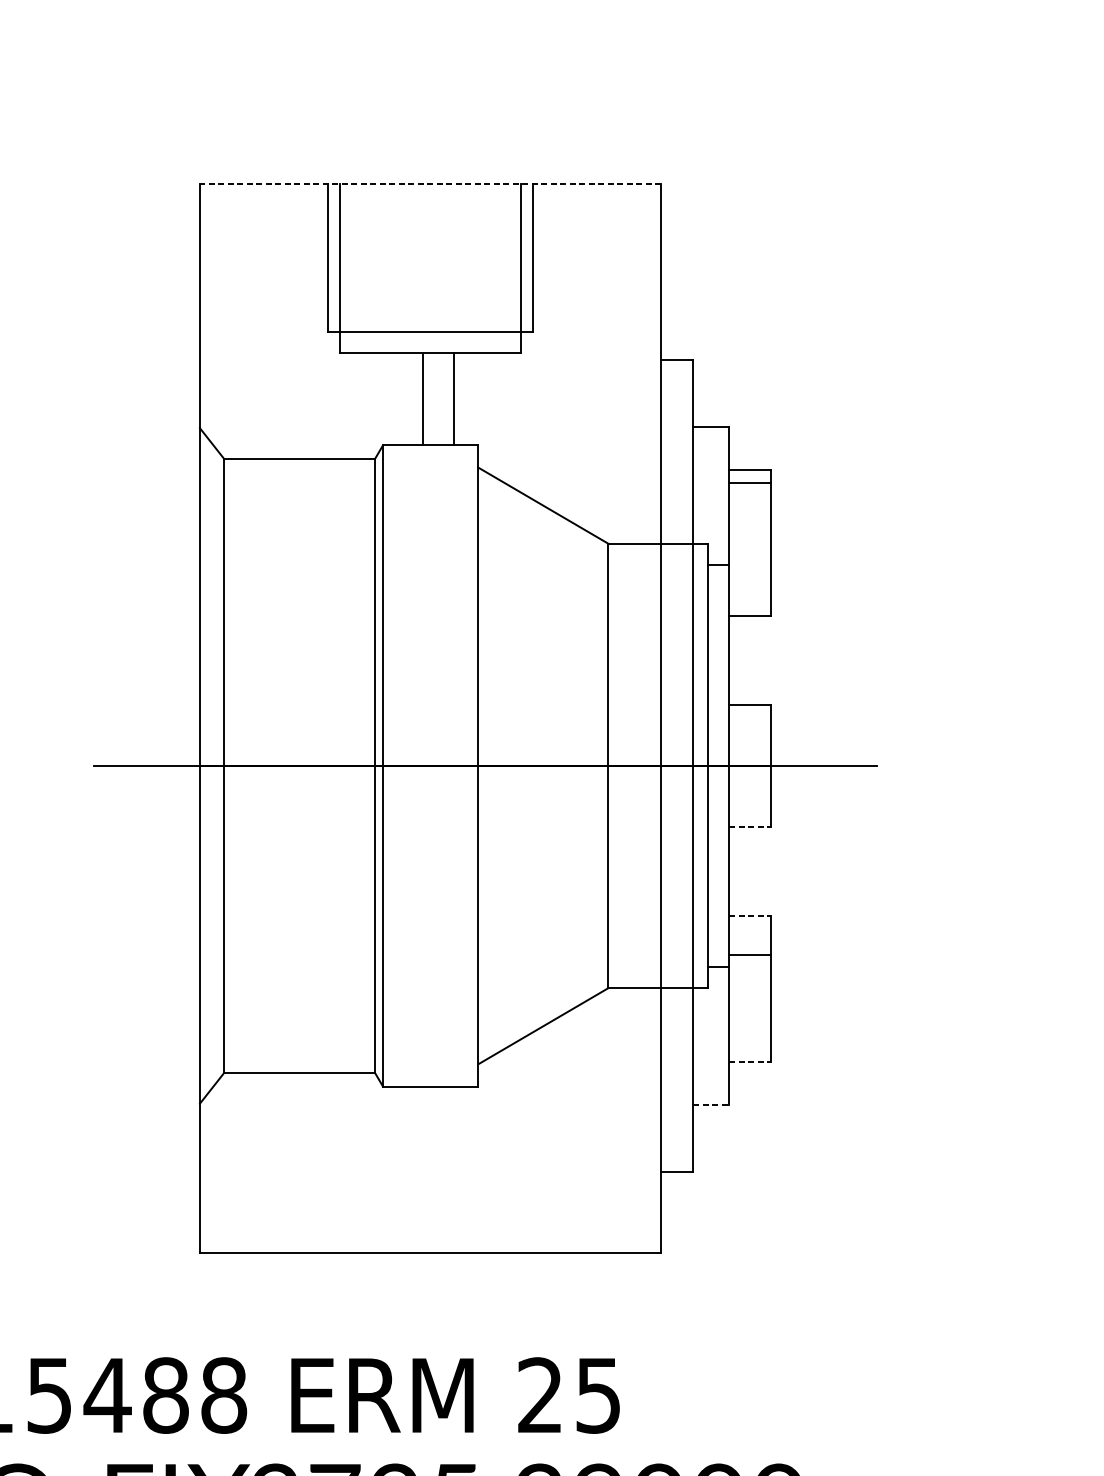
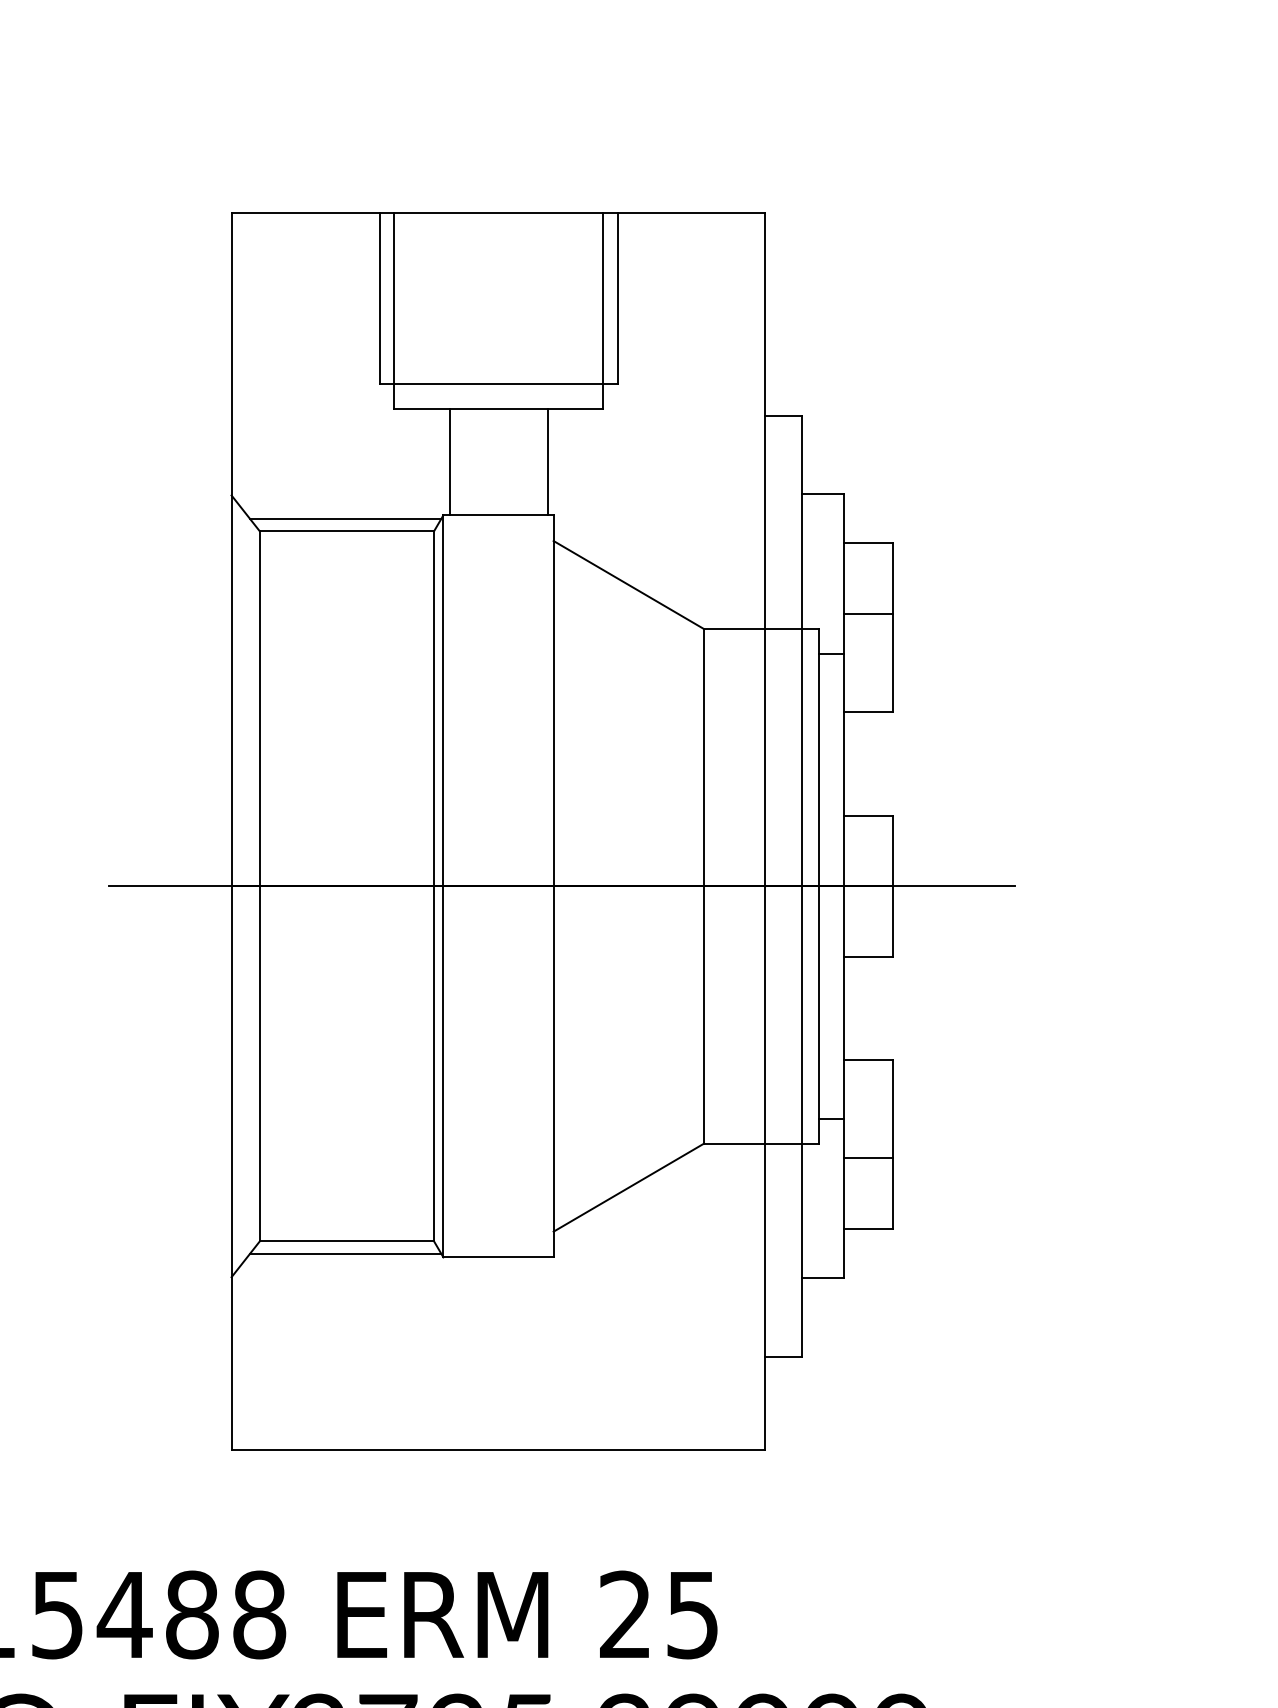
line: (430, 183) -> (498, 212), dashed -> solid
line: (422, 398) -> (547, 461), moved
line: (453, 398) -> (449, 461), moved
line: (298, 448) -> (345, 518), added
line: (749, 482) -> (867, 614), moved
line: (750, 826) -> (868, 956), dashed -> solid
line: (750, 916) -> (868, 1060), dashed -> solid
line: (749, 955) -> (867, 1158), moved
line: (750, 1062) -> (868, 1229), dashed -> solid
line: (298, 1083) -> (345, 1253), added
line: (711, 1104) -> (823, 1278), dashed -> solid

